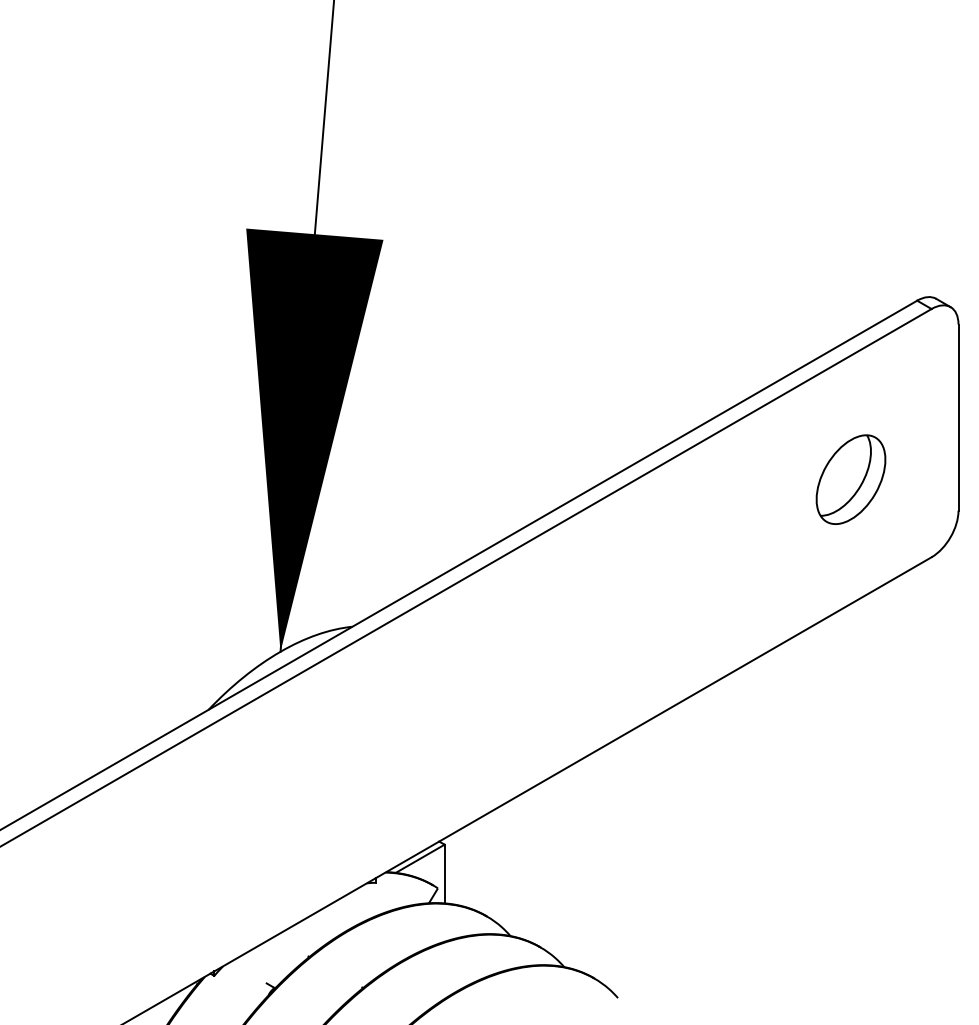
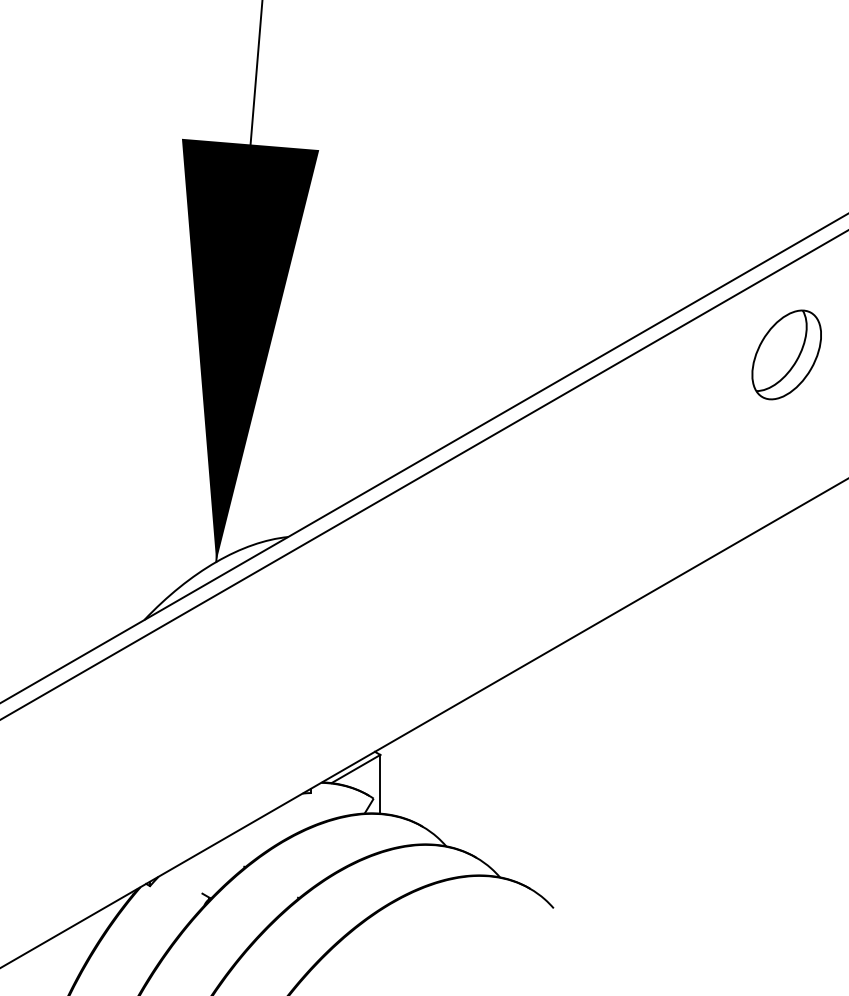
part: (850, 479) -> (786, 354), moved

